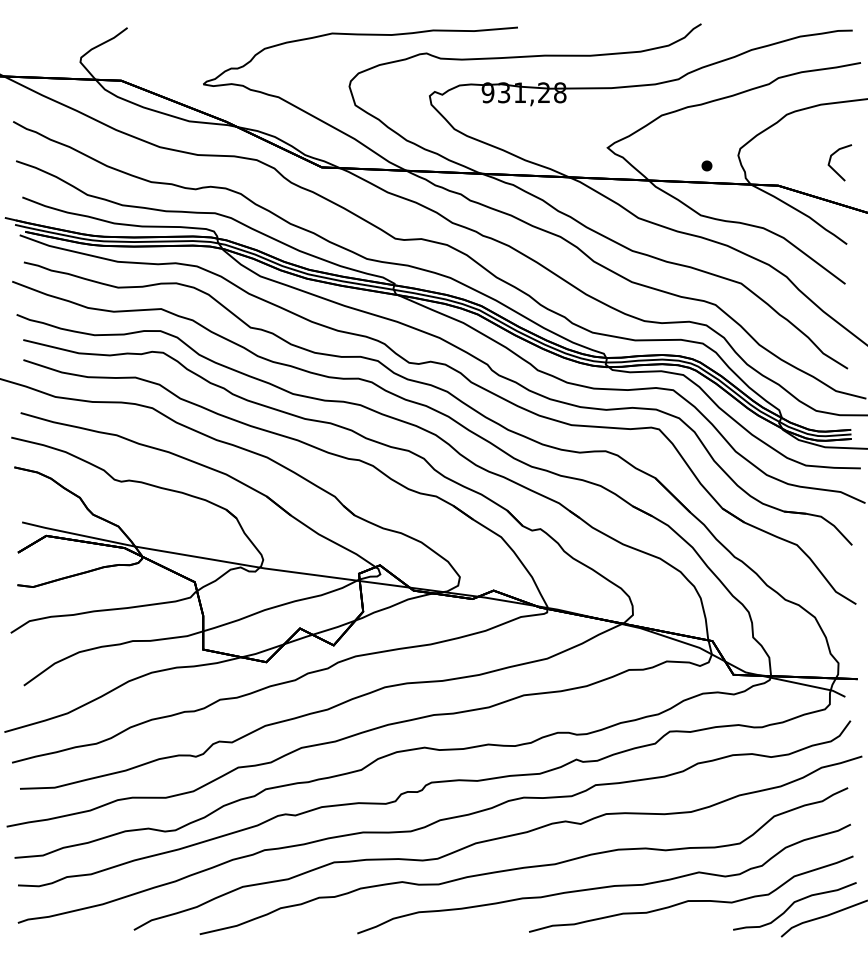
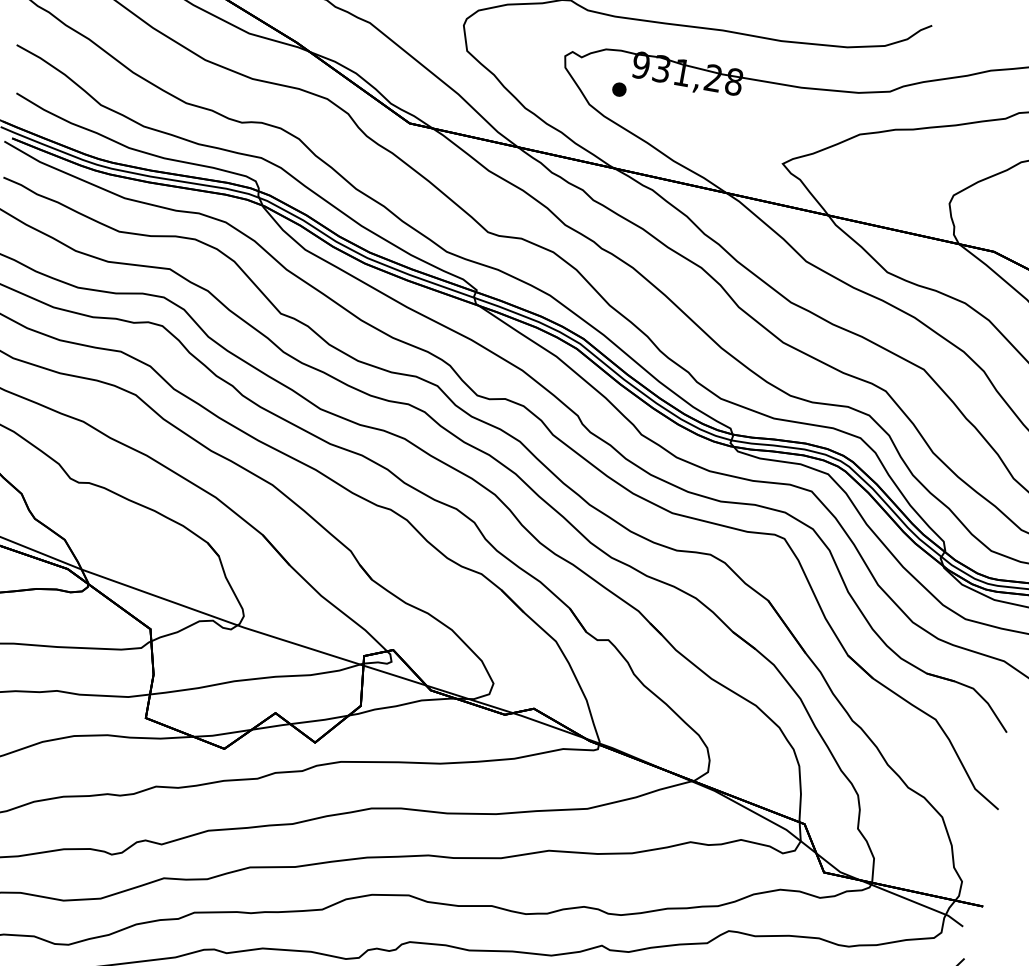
part: (706, 165) -> (618, 88), moved

